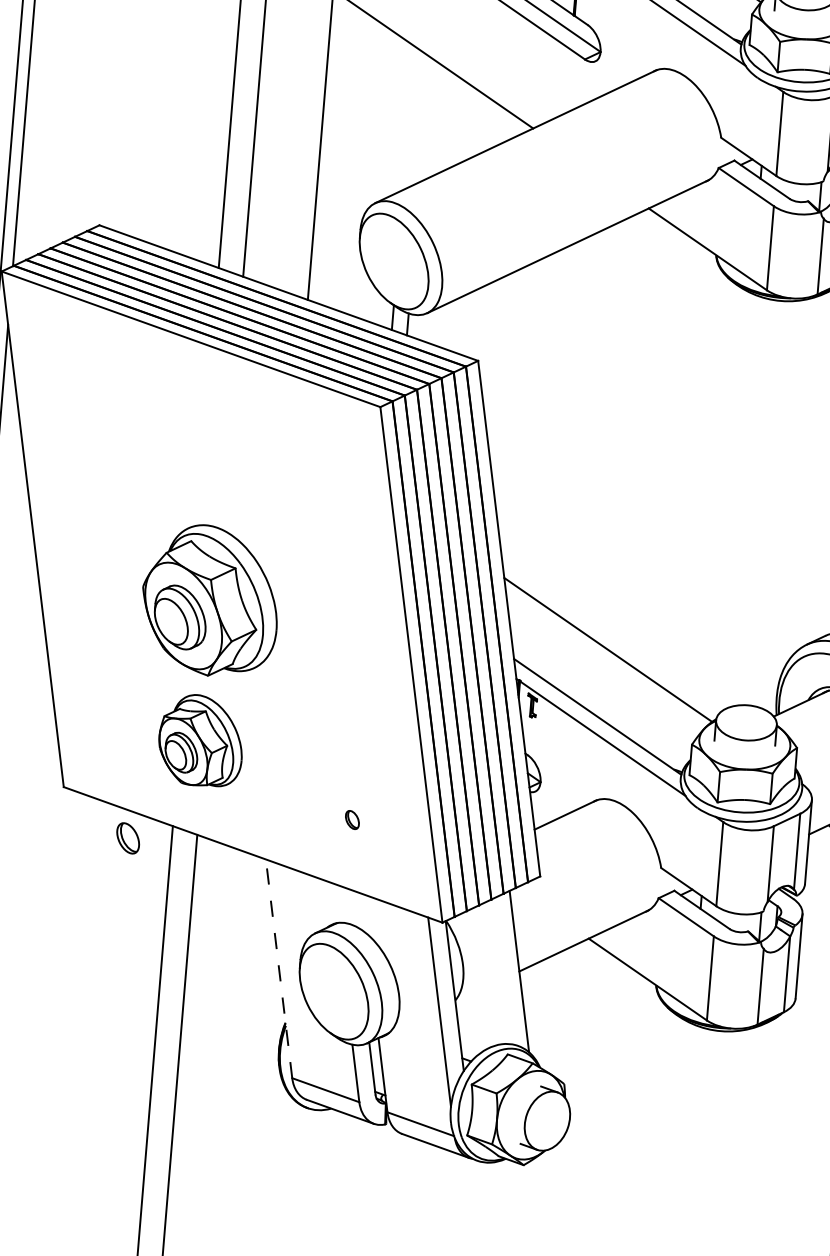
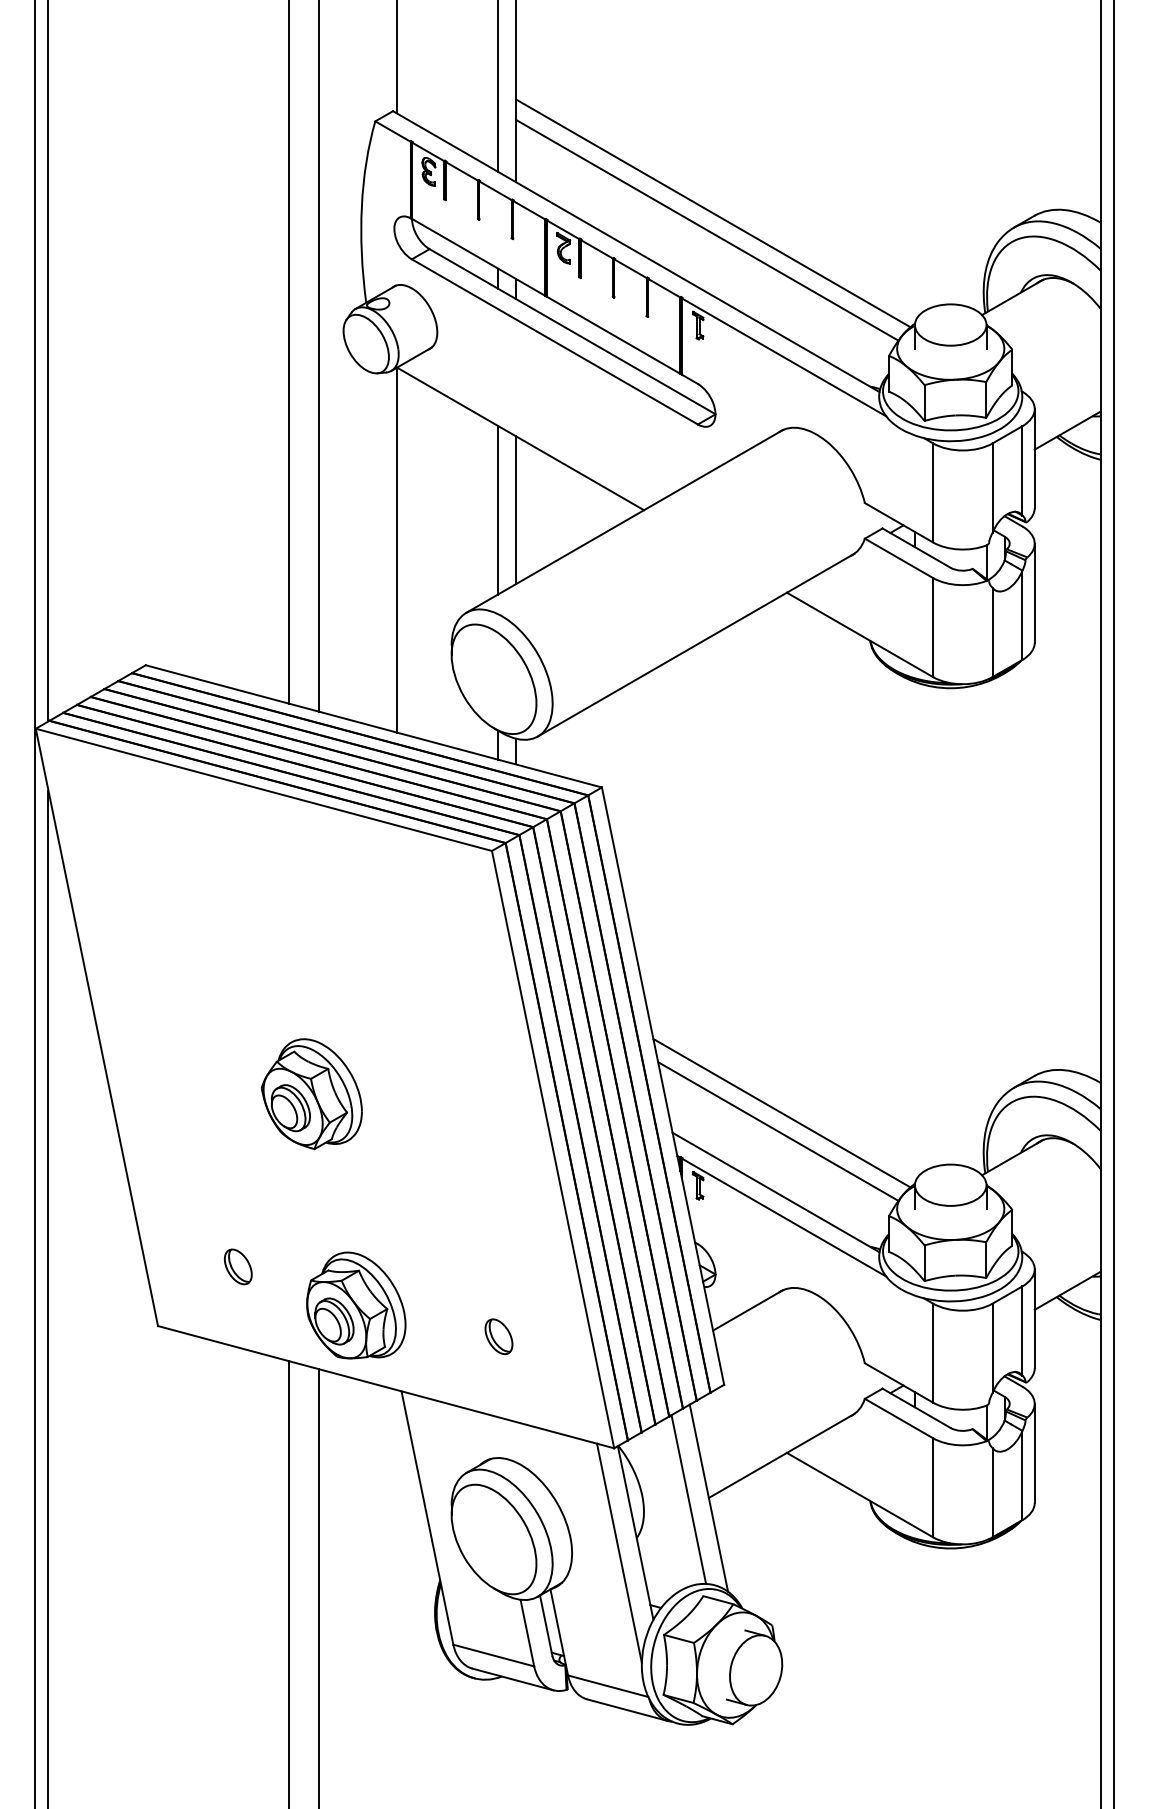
line: (408, 117) -> (497, 509), added
line: (424, 119) -> (516, 510), added
part: (210, 601) -> (311, 1094), size x0.62
line: (604, 665) -> (778, 1131), added
part: (201, 740) -> (356, 1305), moved
part: (352, 819) -> (498, 1336), size x1.67
part: (128, 838) -> (238, 1266), moved
line: (279, 968) -> (427, 1517), dashed -> solid
line: (501, 971) -> (688, 1499), added

